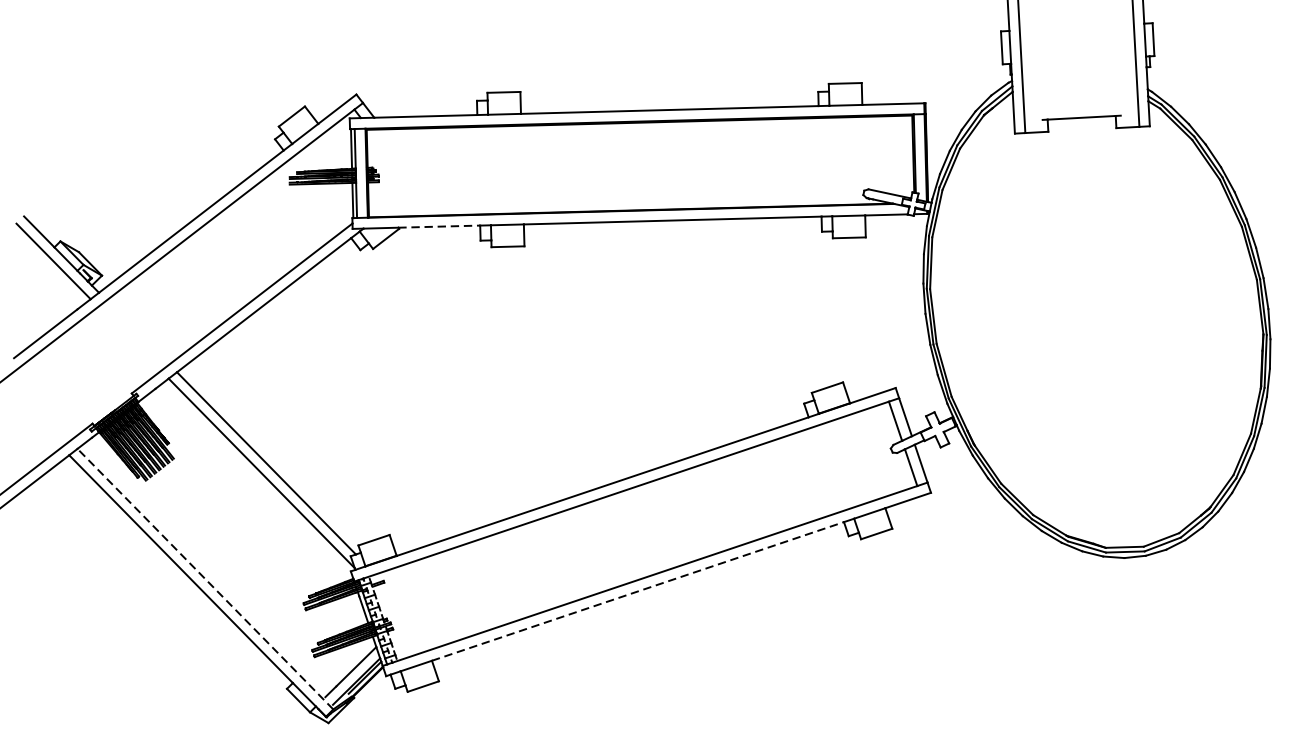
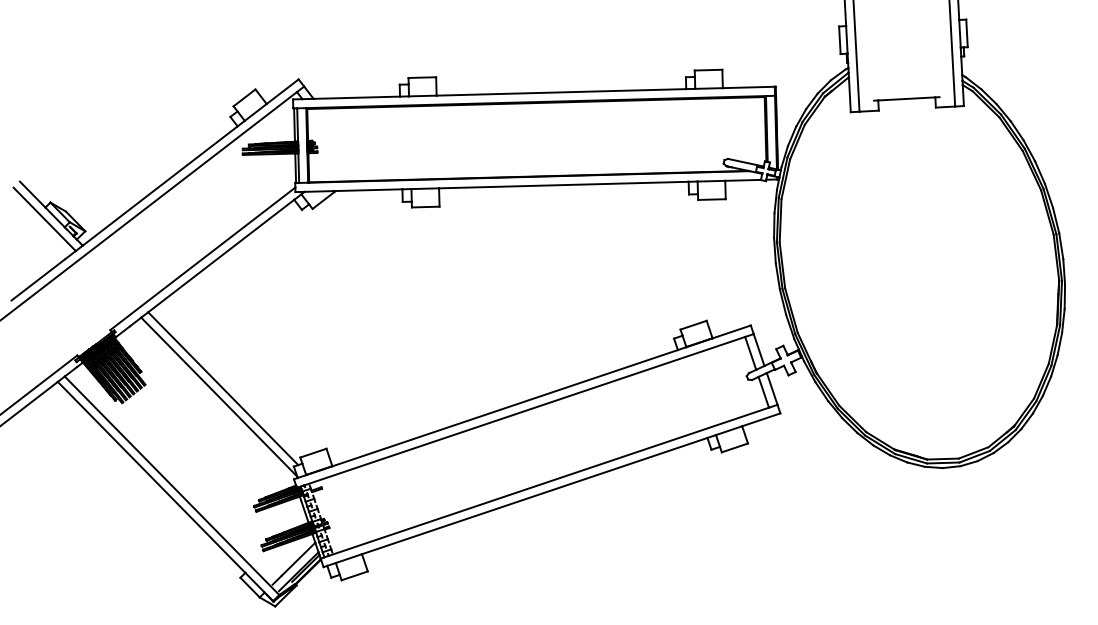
line: (439, 227) -> (368, 190), dashed -> solid
line: (204, 578) -> (171, 485), dashed -> solid
line: (638, 590) -> (535, 495), dashed -> solid

